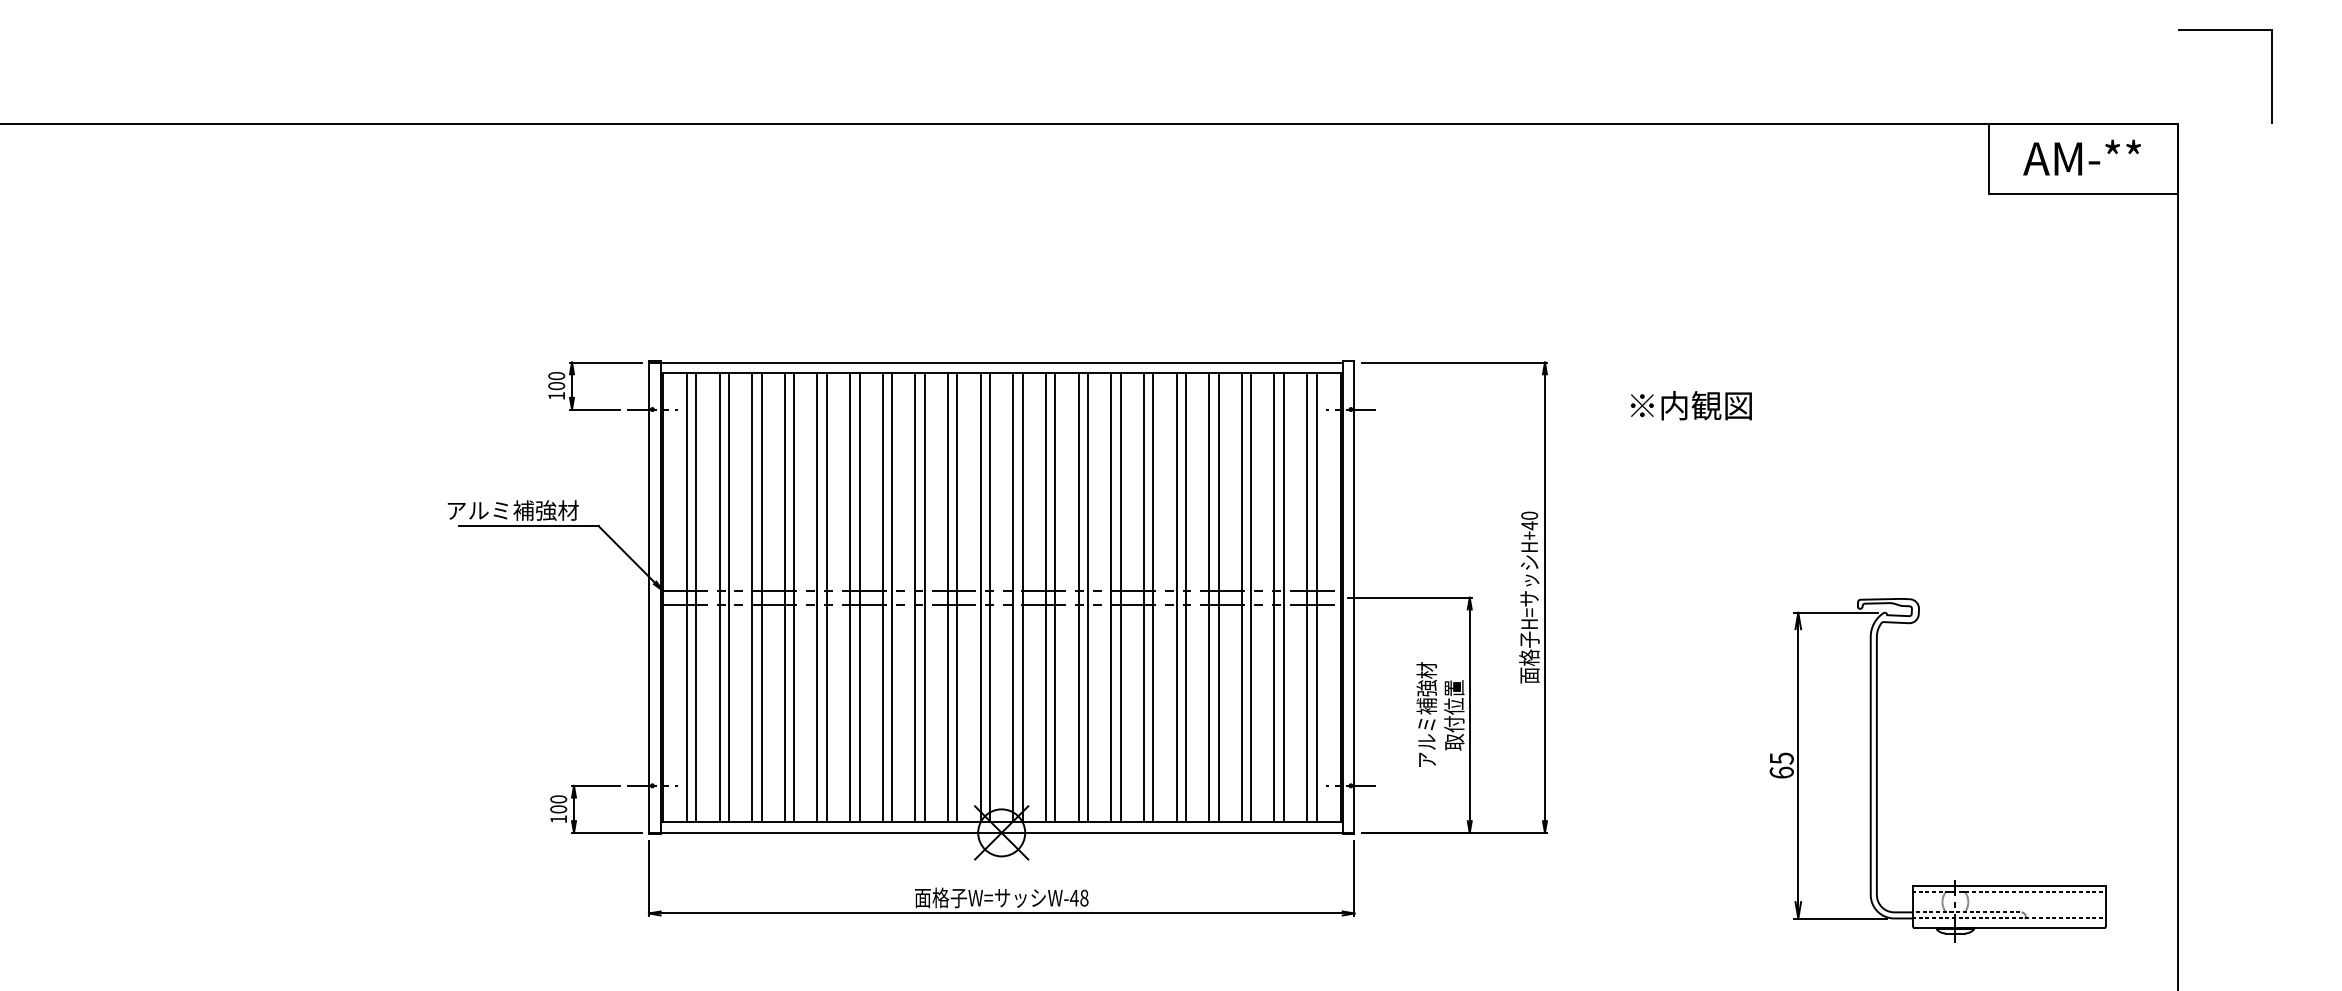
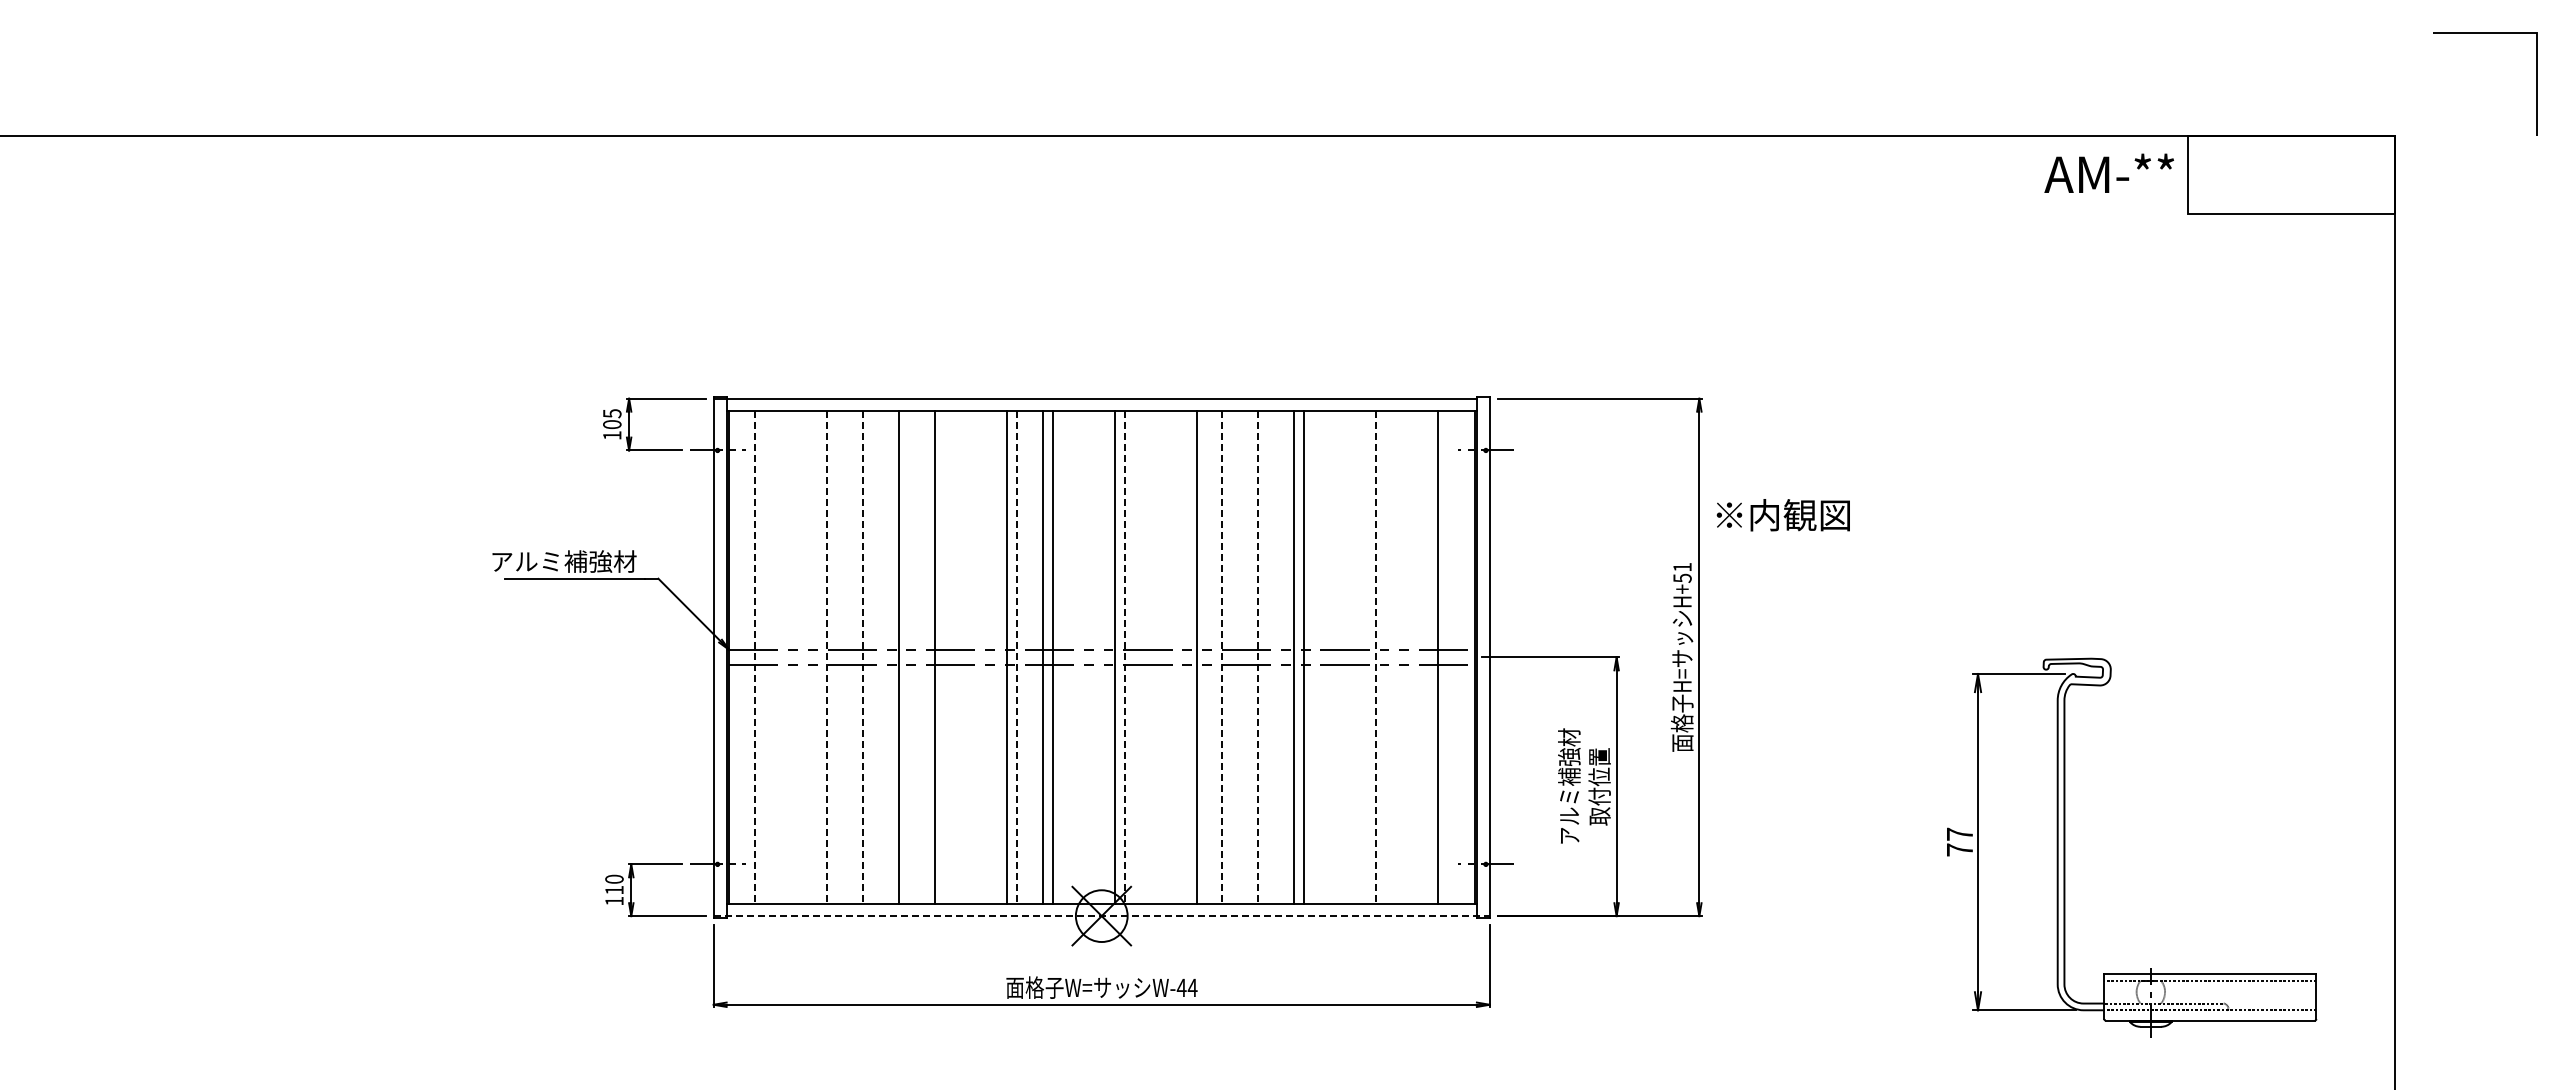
line: (2225, 30) -> (2485, 33), moved
text: (2081, 156) -> (2108, 172), moved
text: (556, 375) -> (612, 413), 100 -> 105
text: (1690, 405) -> (1782, 515), moved
text: (1529, 520) -> (1682, 572), H+40 -> H+51
line: (686, 597) -> (755, 657), solid -> dashed
line: (695, 597) -> (765, 657), removed
line: (719, 597) -> (791, 657), removed
line: (728, 597) -> (801, 657), removed
line: (752, 597) -> (827, 657), solid -> dashed
line: (761, 597) -> (837, 657), removed
line: (785, 597) -> (863, 657), solid -> dashed
line: (794, 597) -> (873, 657), removed
line: (826, 597) -> (909, 657), removed
line: (859, 597) -> (945, 657), removed
line: (882, 597) -> (970, 657), removed
line: (892, 597) -> (981, 657), removed
line: (925, 597) -> (1017, 657), solid -> dashed
line: (980, 597) -> (1078, 657), removed
line: (989, 597) -> (1088, 657), removed
line: (1022, 597) -> (1124, 657), solid -> dashed
line: (1045, 597) -> (1150, 657), removed
line: (1055, 597) -> (1160, 657), removed
line: (1078, 597) -> (1186, 657), removed
line: (1111, 597) -> (1222, 657), solid -> dashed
line: (1120, 597) -> (1232, 657), removed
line: (1144, 597) -> (1258, 657), solid -> dashed
line: (1153, 597) -> (1268, 657), removed
line: (1208, 597) -> (1329, 657), removed
line: (1218, 597) -> (1340, 657), removed
line: (1241, 597) -> (1365, 657), removed
line: (1251, 597) -> (1376, 657), solid -> dashed
line: (1274, 597) -> (1401, 657), removed
line: (1284, 597) -> (1412, 657), removed
line: (1316, 597) -> (1448, 657), removed
text: (1781, 765) -> (1959, 841), 65 -> 77
text: (558, 808) -> (614, 889), 100 -> 110
line: (1002, 833) -> (1102, 916), solid -> dashed
text: (1084, 897) -> (1192, 987), W-48 -> W-44

